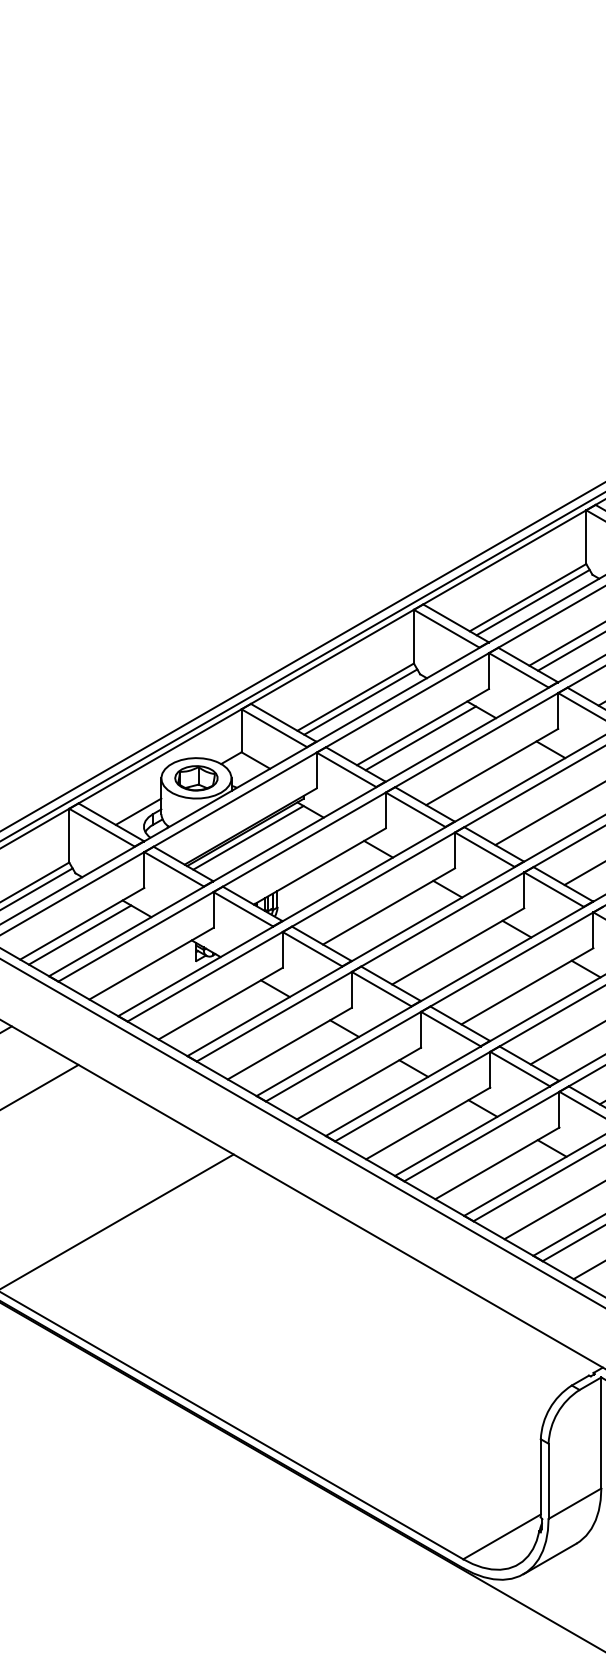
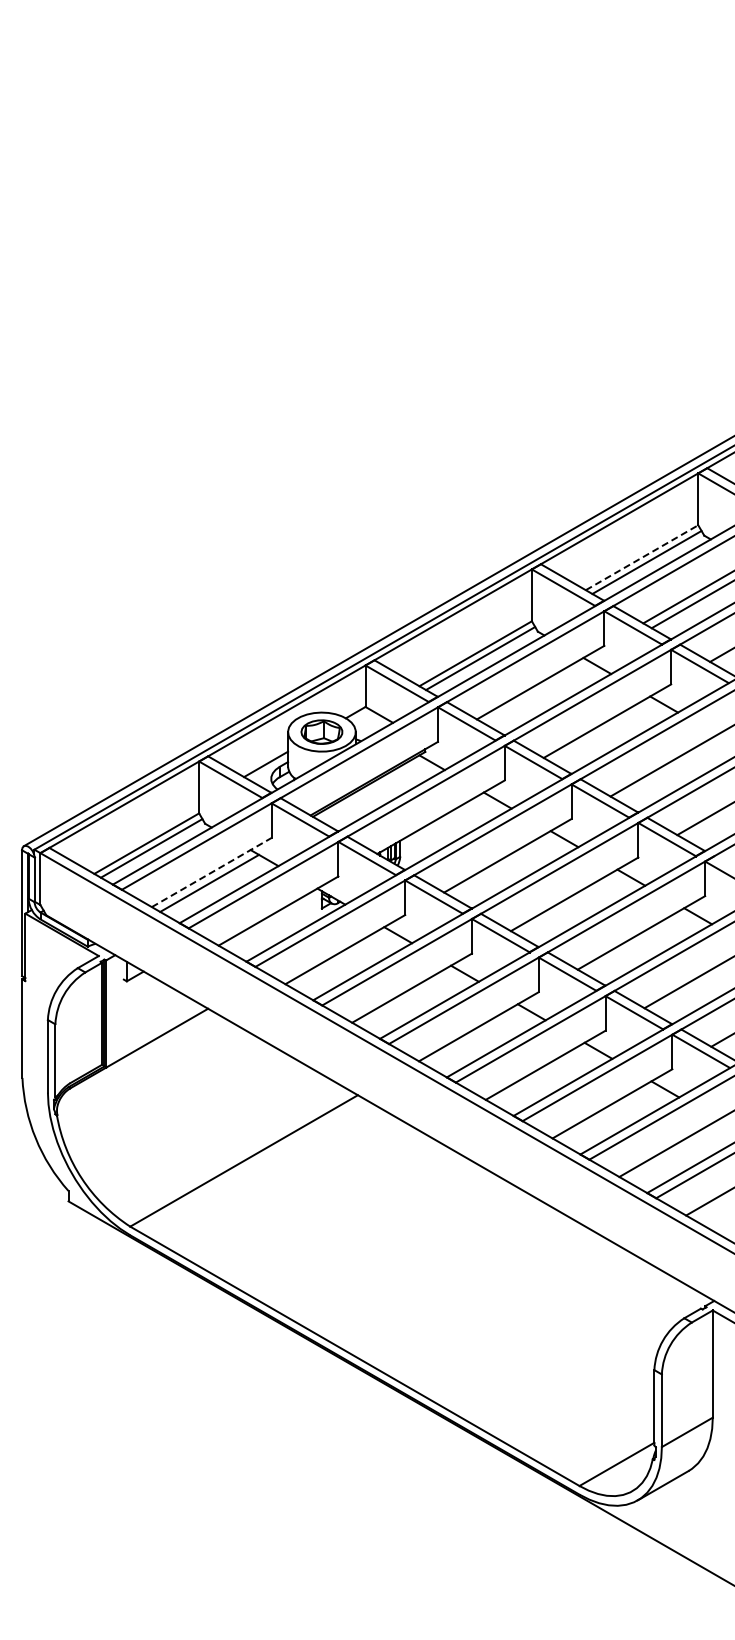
line: (528, 597) -> (642, 557), solid -> dashed
line: (420, 738) -> (538, 693), removed
line: (247, 837) -> (371, 789), removed
line: (83, 923) -> (212, 872), solid -> dashed

